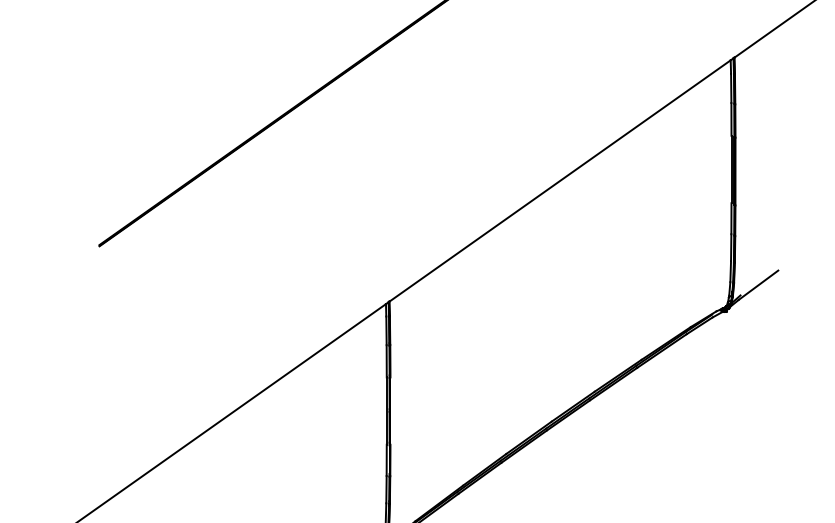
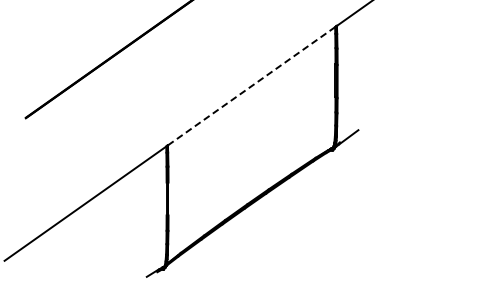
line: (560, 181) -> (251, 86), solid -> dashed

